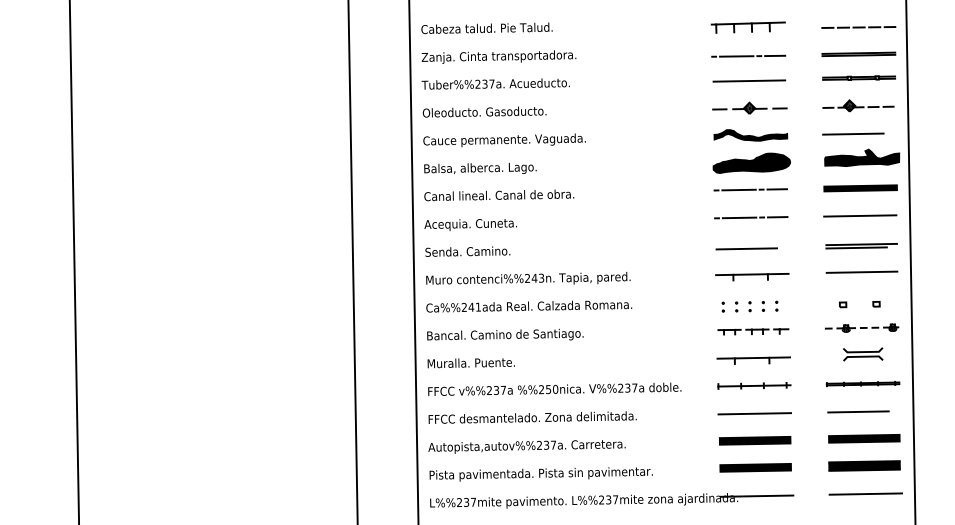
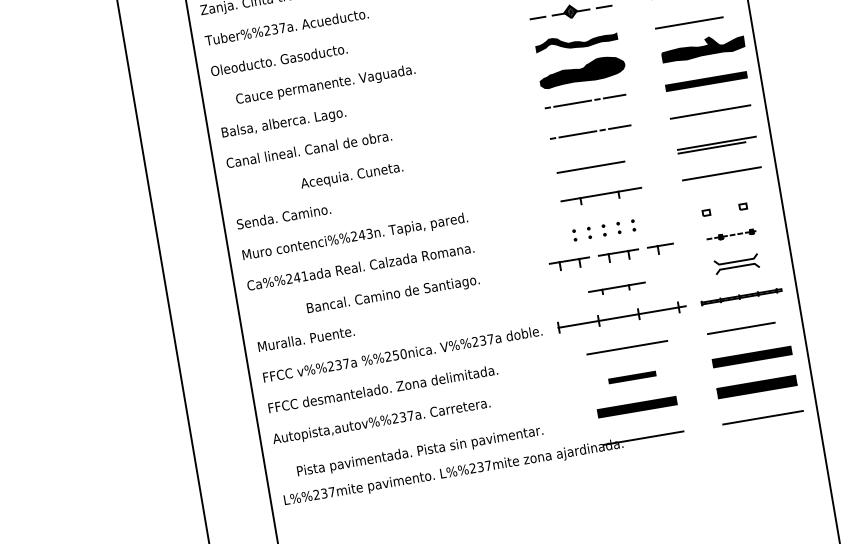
text: (504, 140) -> (325, 85), moved
text: (470, 224) -> (351, 175), moved
part: (862, 327) -> (731, 234), size x0.6
part: (753, 331) -> (612, 257), size x1.6
text: (505, 334) -> (393, 293), moved
part: (753, 360) -> (616, 289), size x0.7
part: (754, 385) -> (622, 316), size x1.6
part: (755, 440) -> (632, 377), size x0.6
text: (540, 474) -> (419, 452), moved

